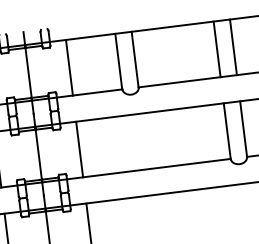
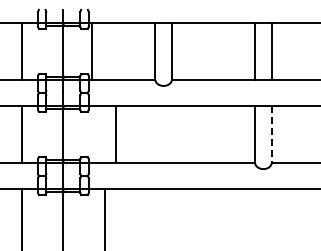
line: (69, 68) -> (91, 51), moved
line: (243, 129) -> (271, 134), solid -> dashed
line: (79, 149) -> (115, 134), moved

